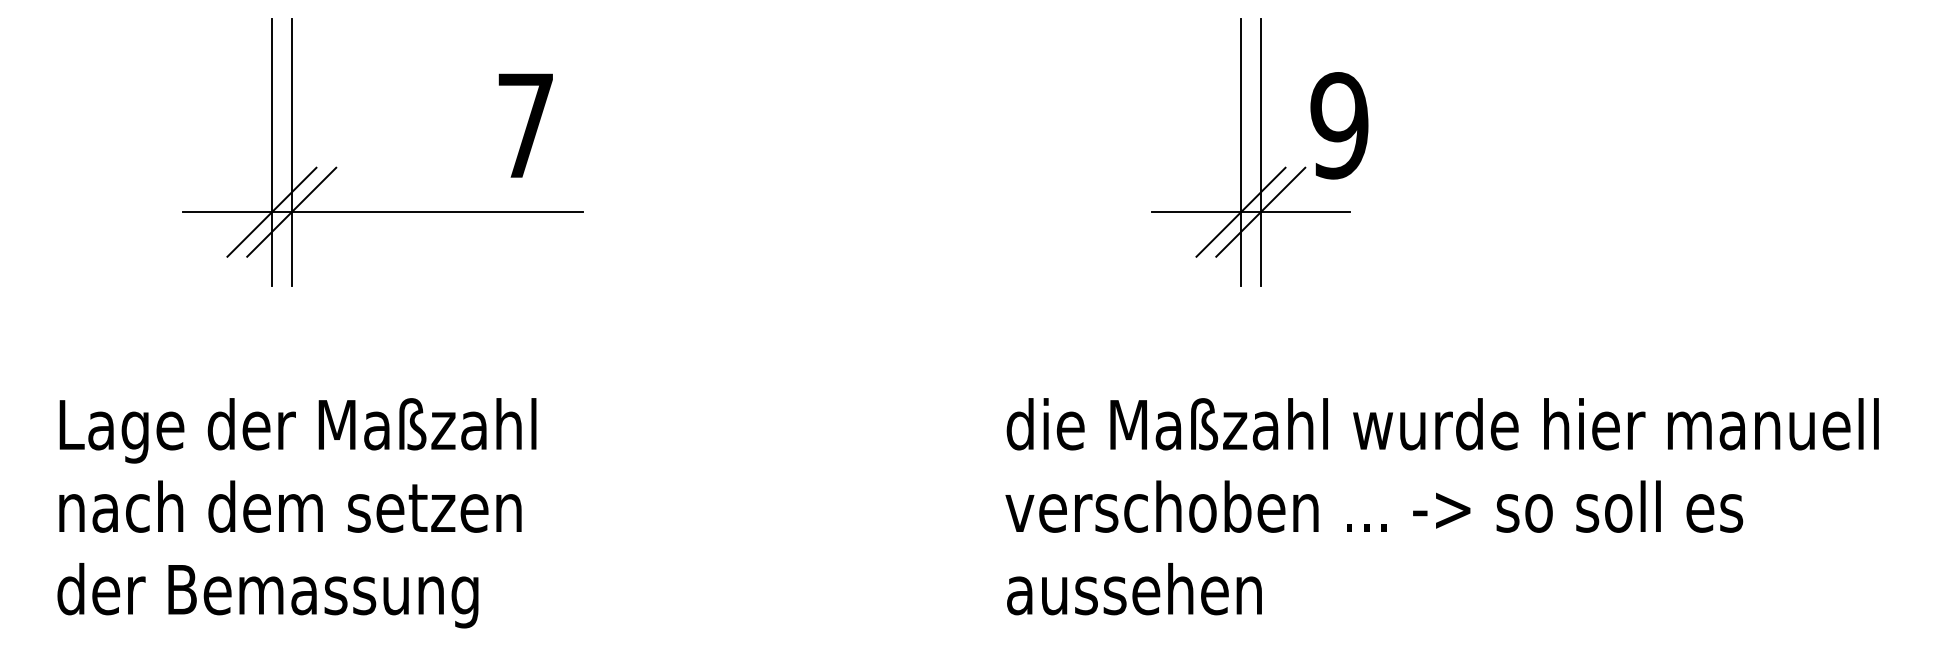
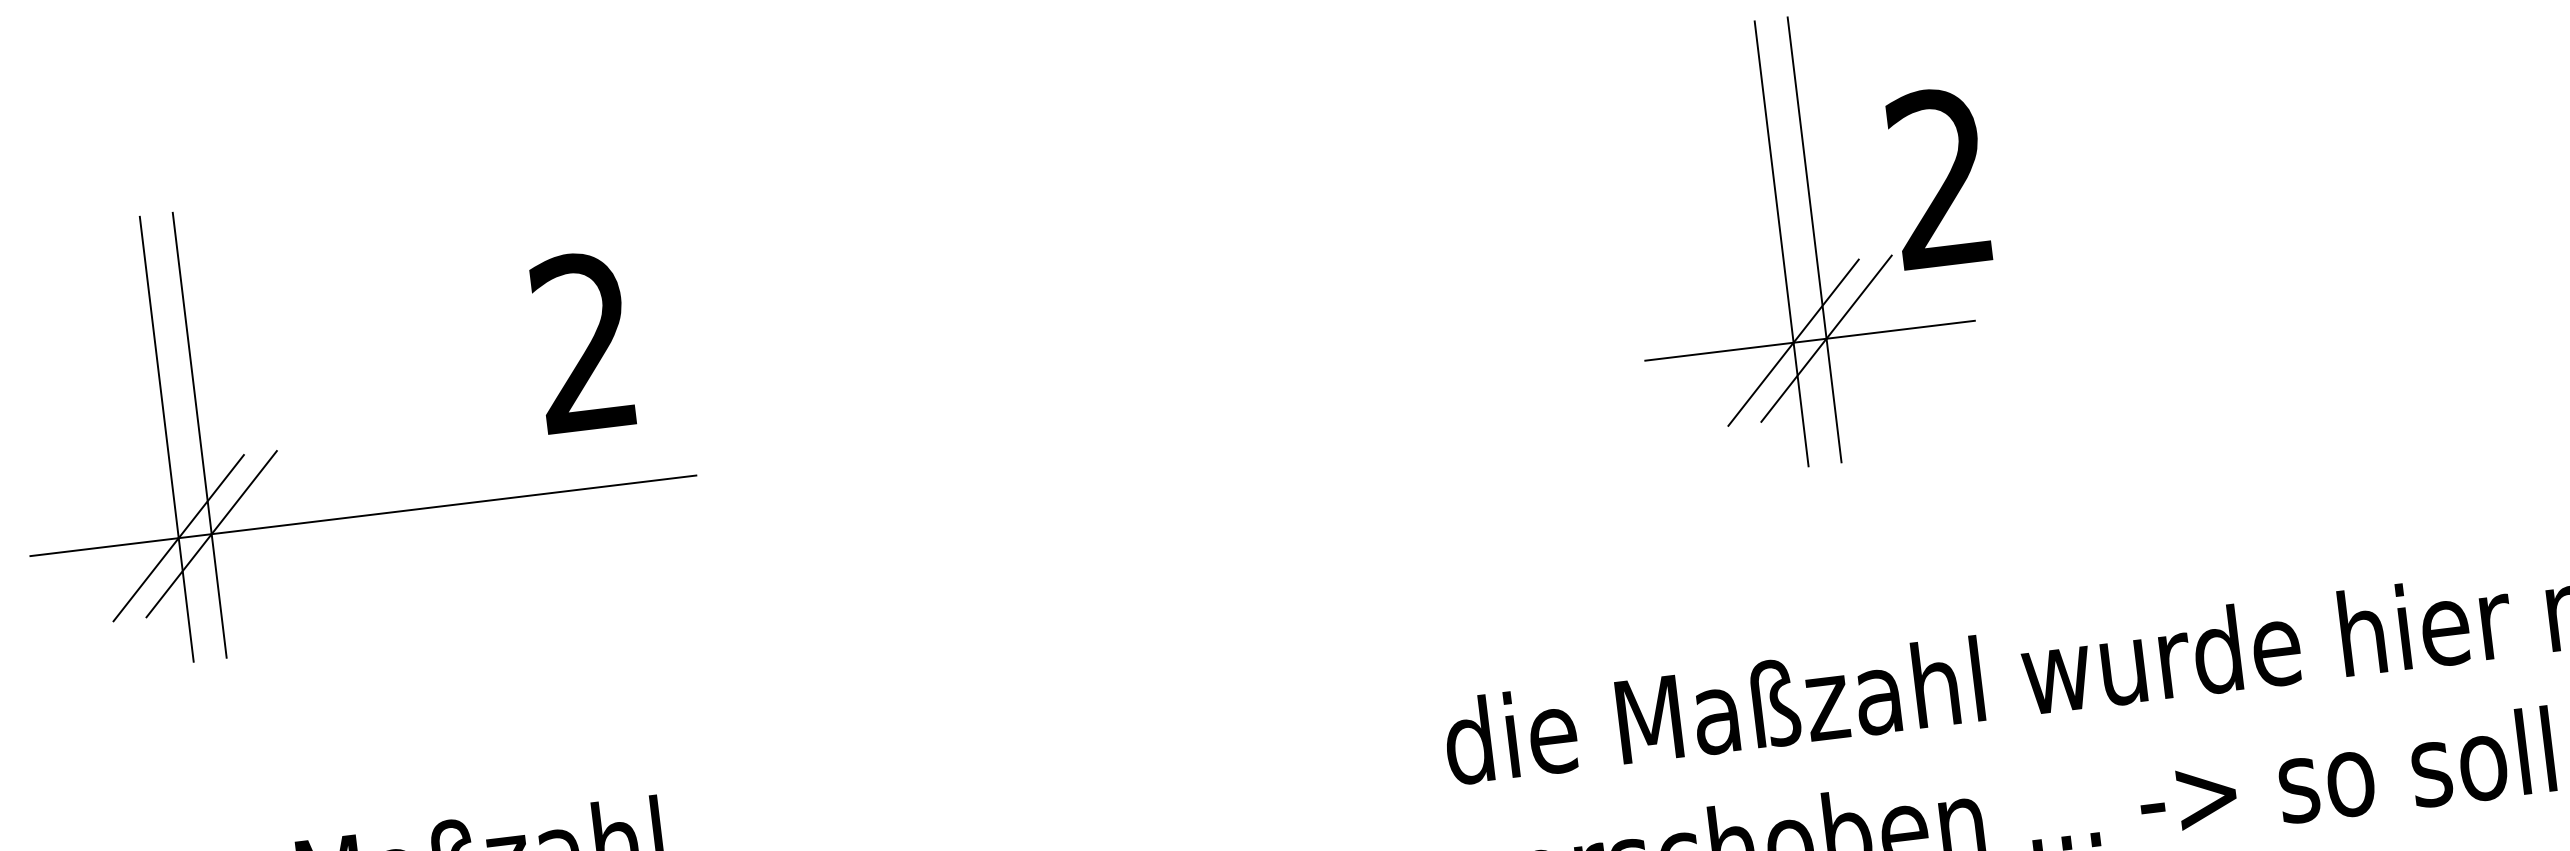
text: (524, 124) -> (581, 340), 7 -> 2
text: (1339, 125) -> (1940, 178), 9 -> 2

